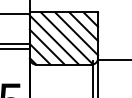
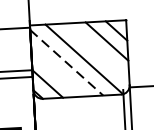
line: (76, 33) -> (97, 51), removed
line: (54, 40) -> (66, 63), solid -> dashed
line: (46, 46) -> (55, 72), removed

